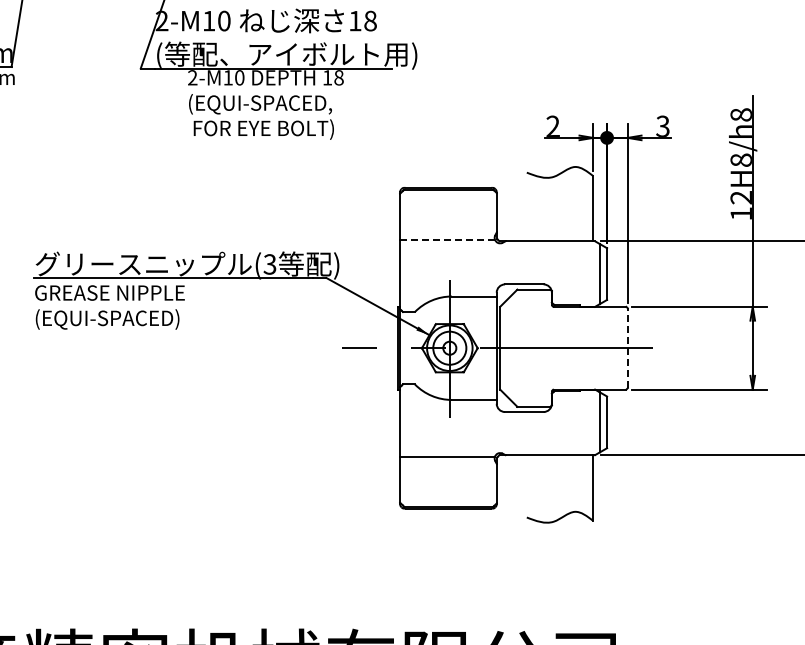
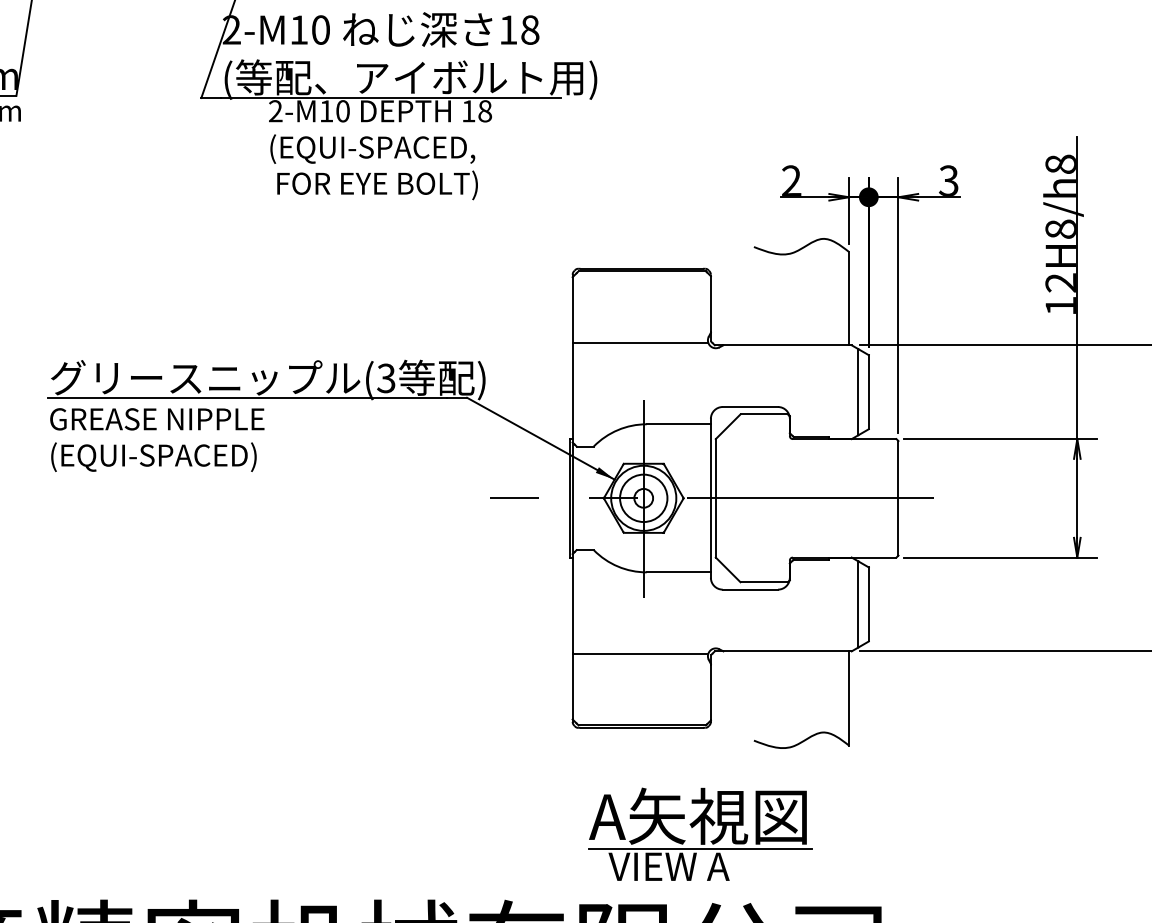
line: (448, 239) -> (641, 342), dashed -> solid
line: (627, 347) -> (898, 497), dashed -> solid
part: (488, 582) -> (699, 833), added

